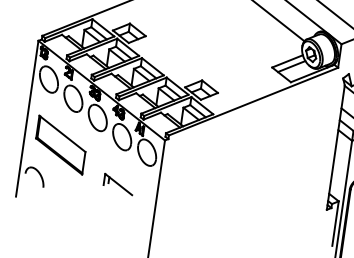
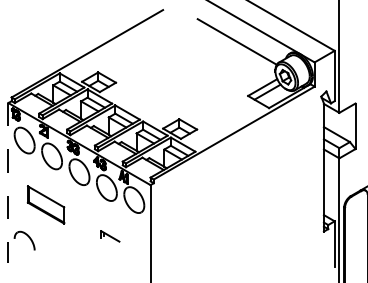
line: (27, 118) -> (8, 183), solid -> dashed
part: (60, 144) -> (45, 204), size x0.7
part: (118, 184) -> (110, 236), size x0.6

